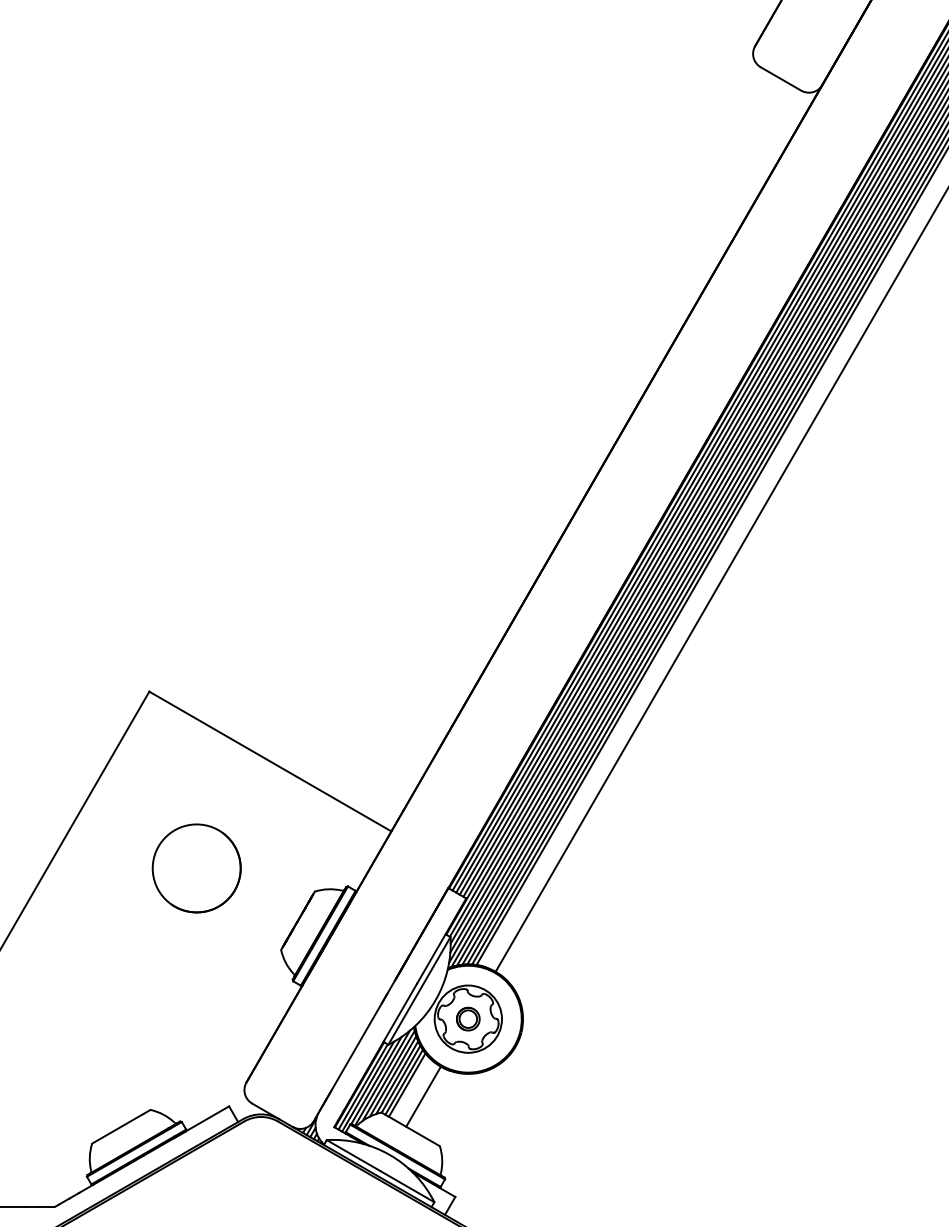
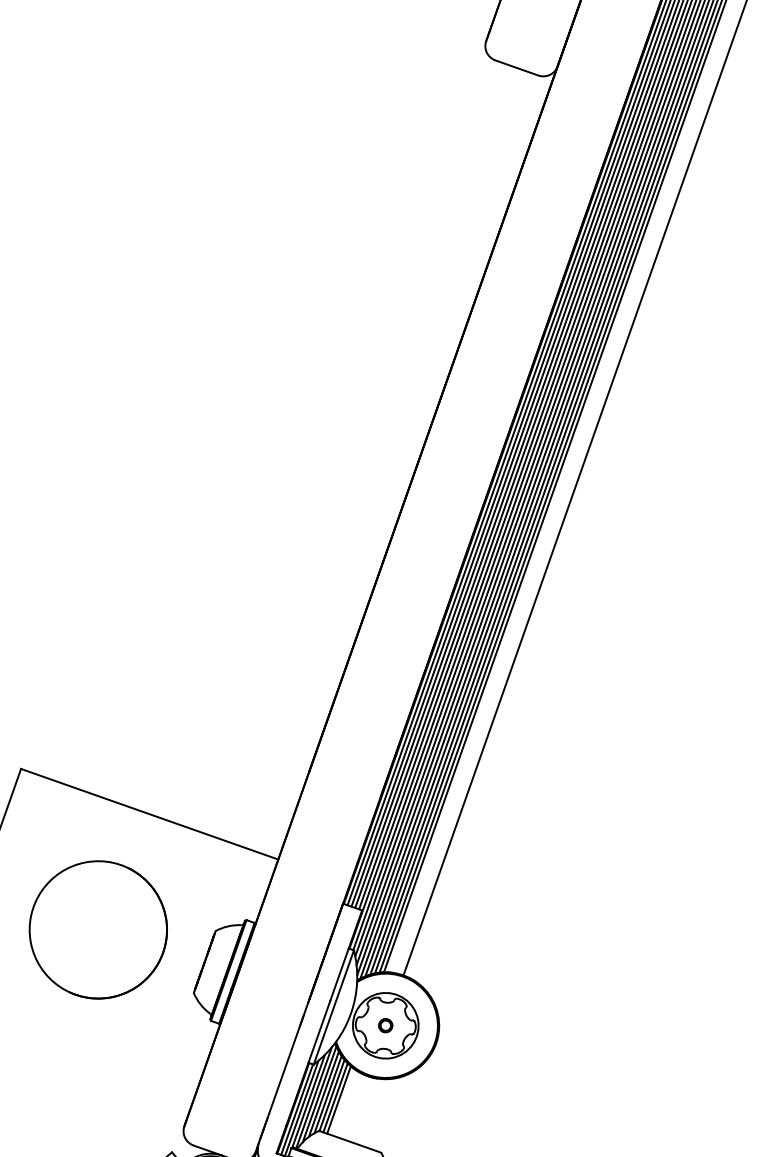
part: (196, 868) -> (98, 930), size x1.6
part: (468, 1018) -> (385, 1025), size x0.6
line: (423, 1096) -> (356, 1107), removed

